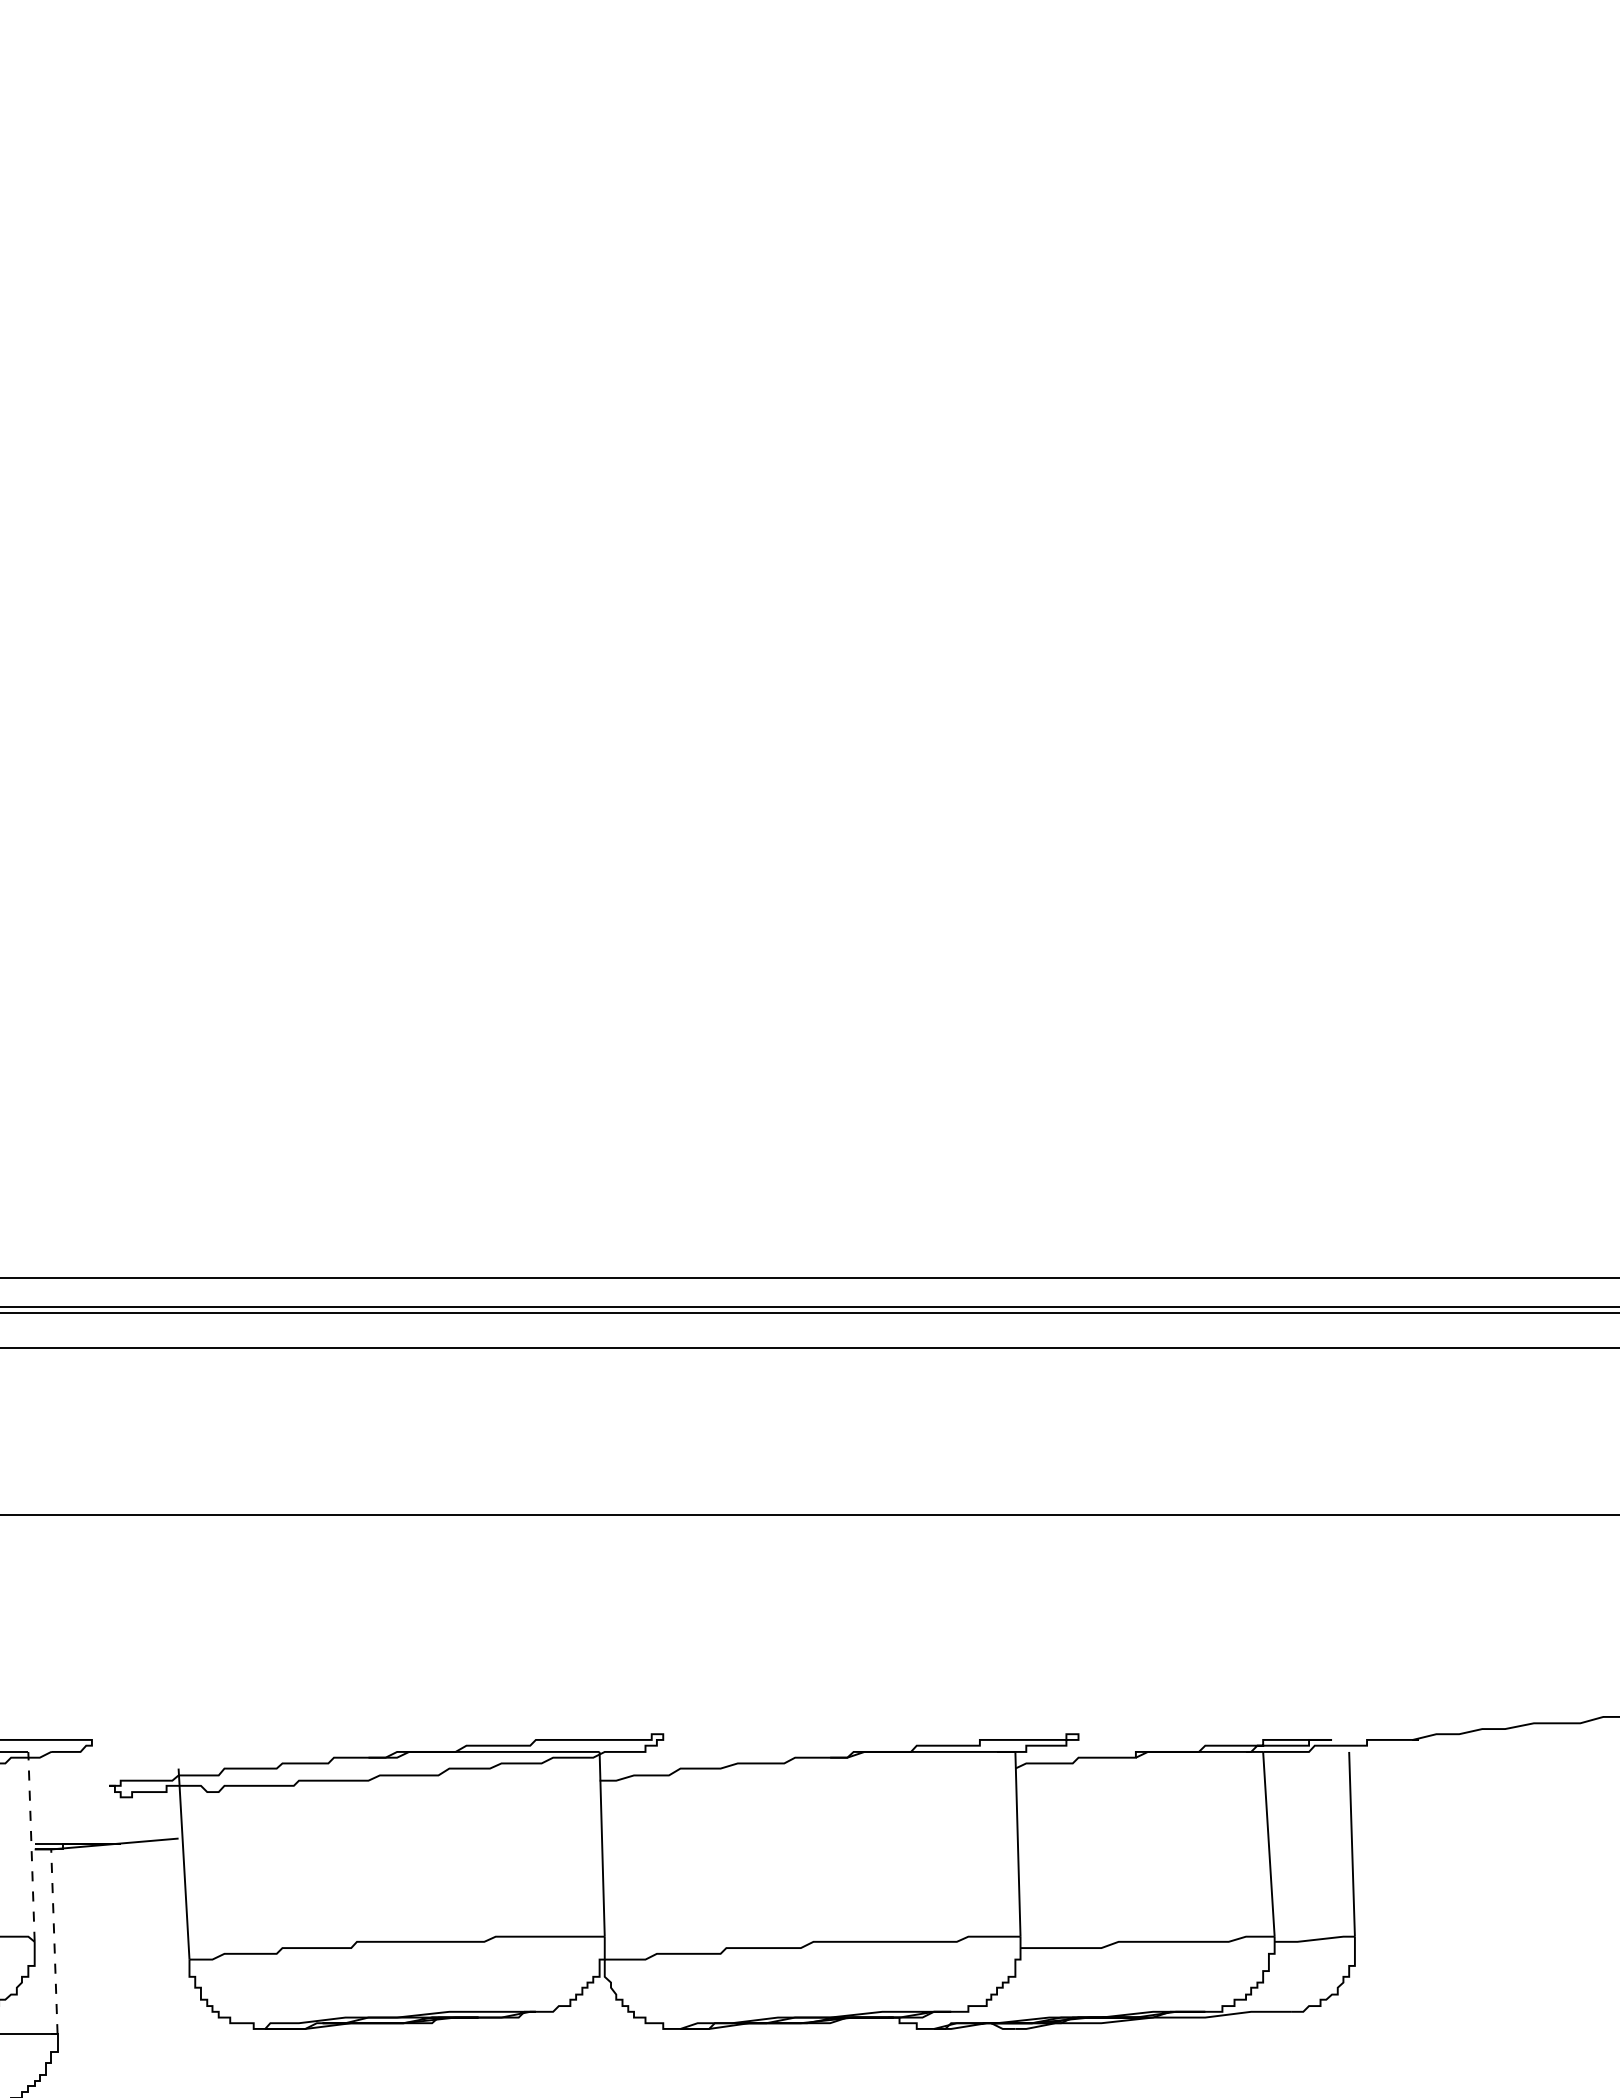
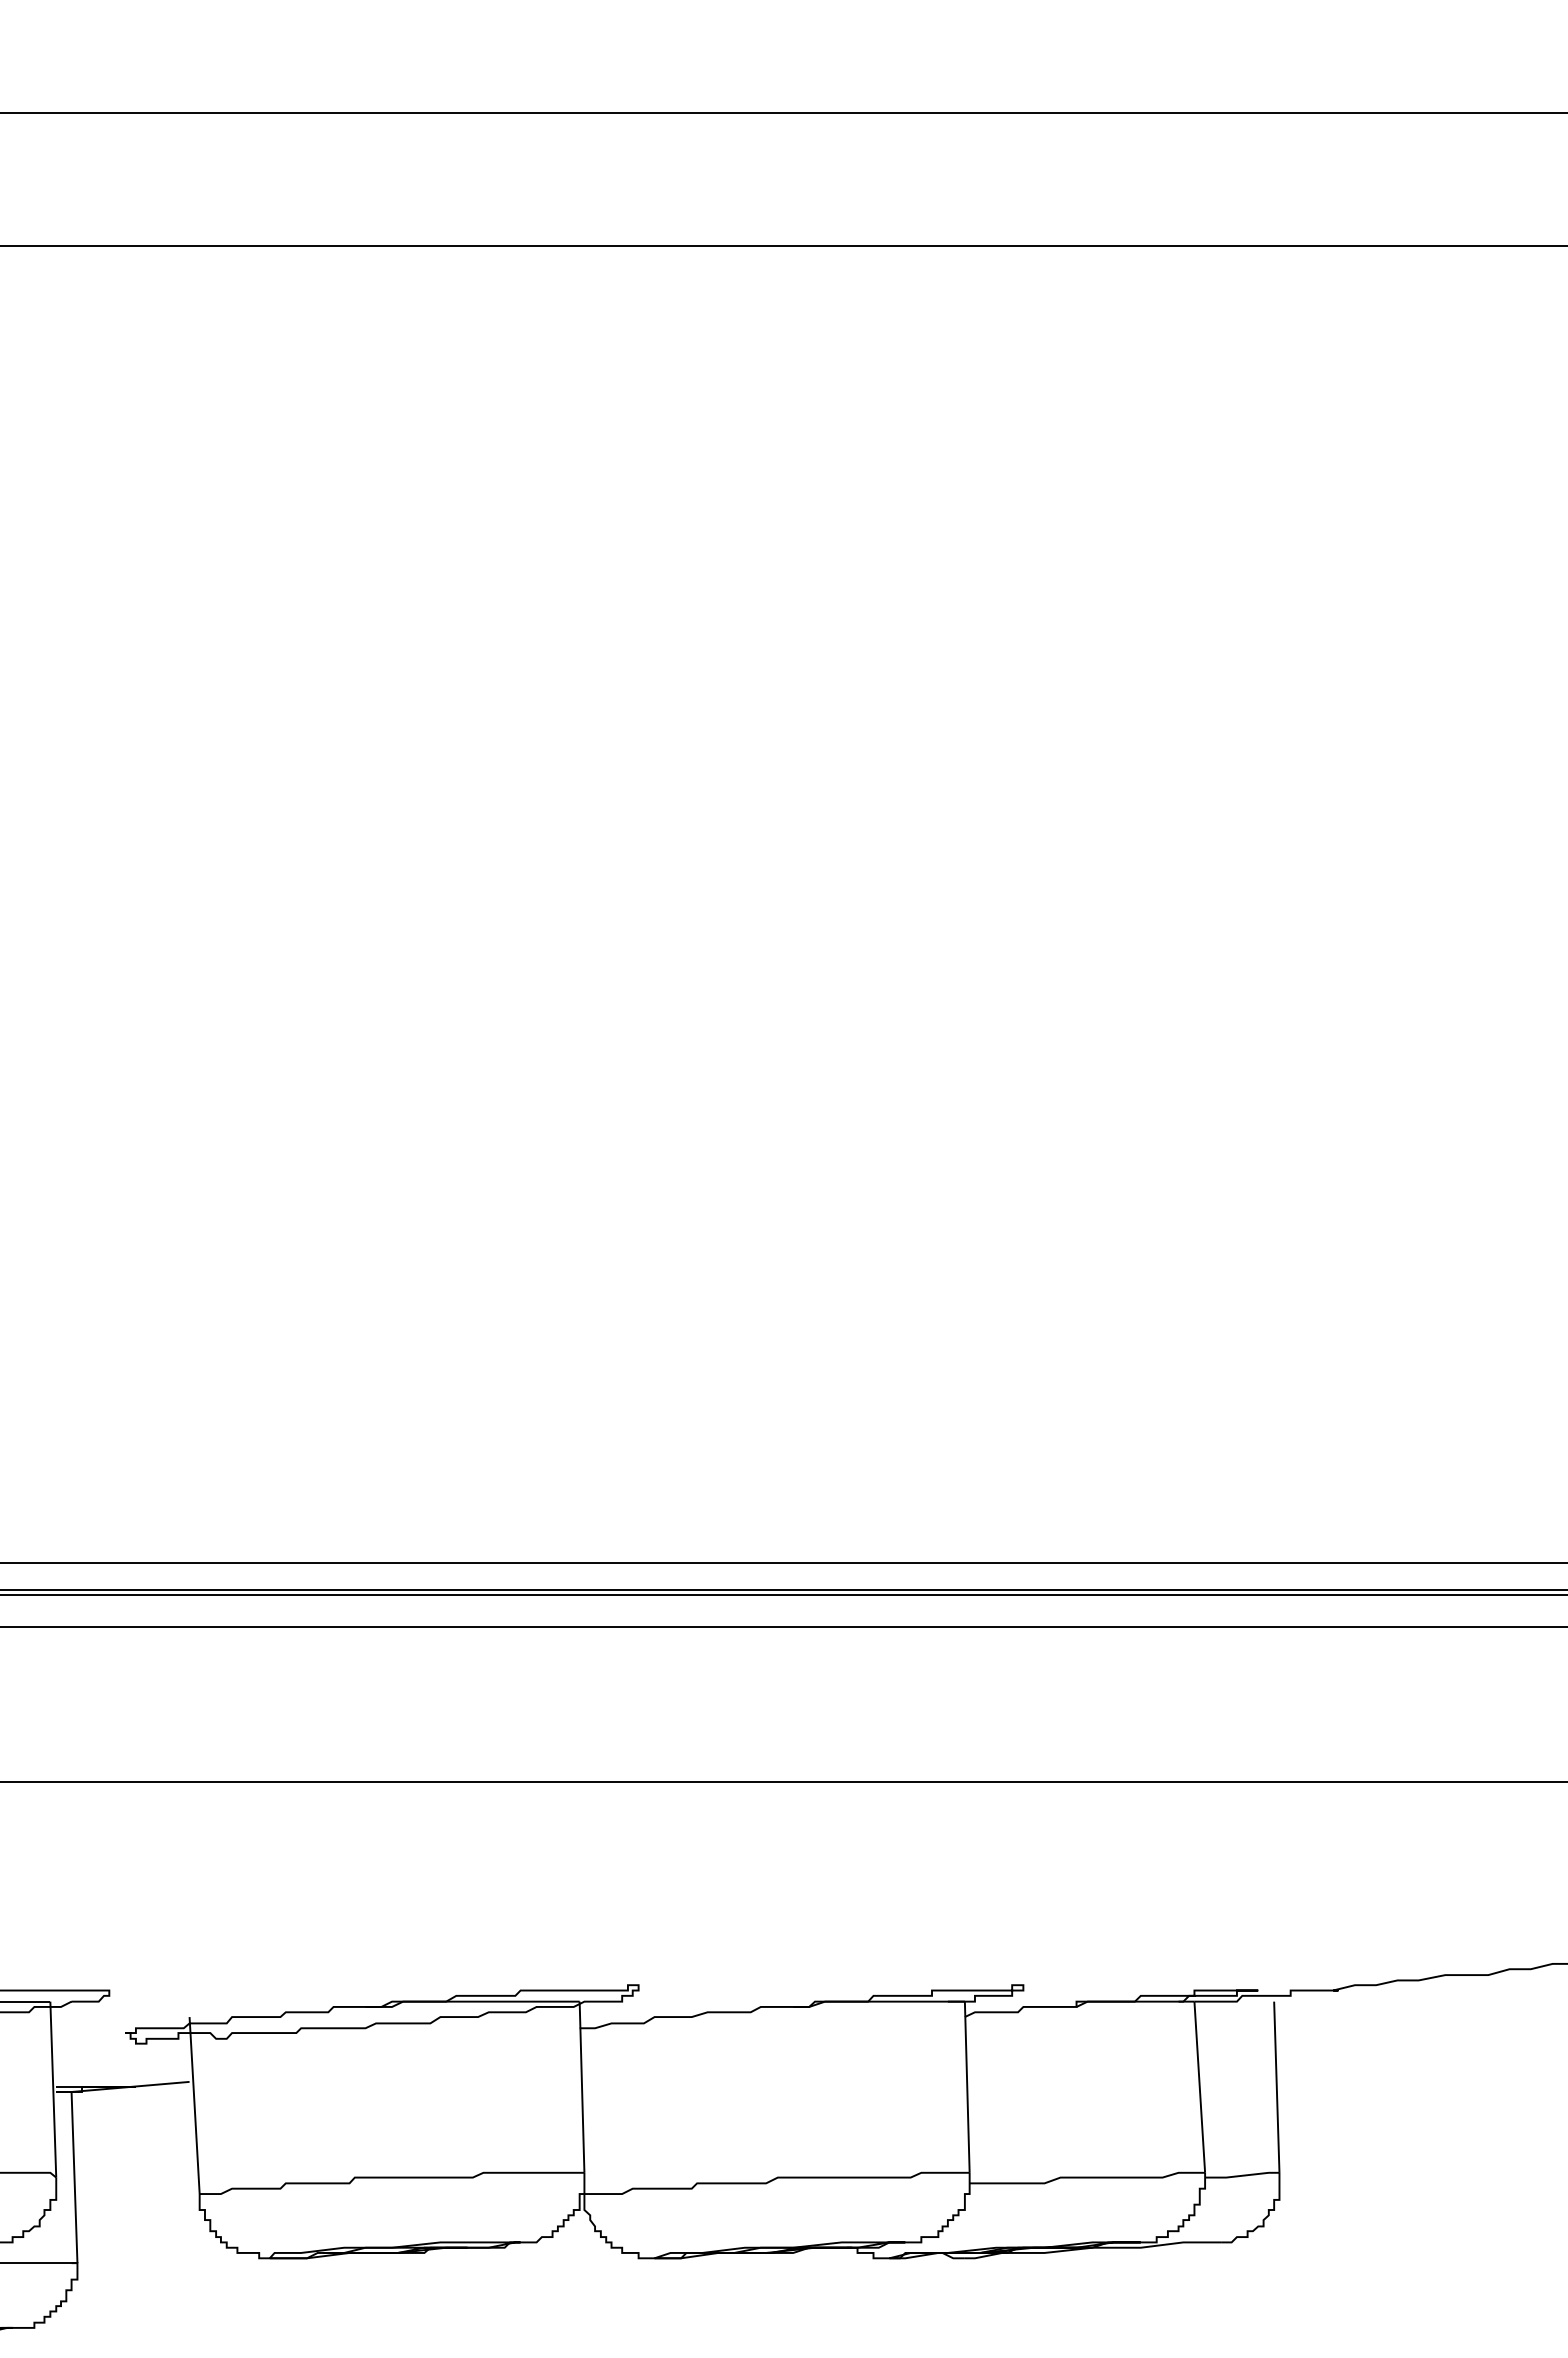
line: (31, 1846) -> (53, 2089), dashed -> solid
line: (54, 1941) -> (74, 2177), dashed -> solid

